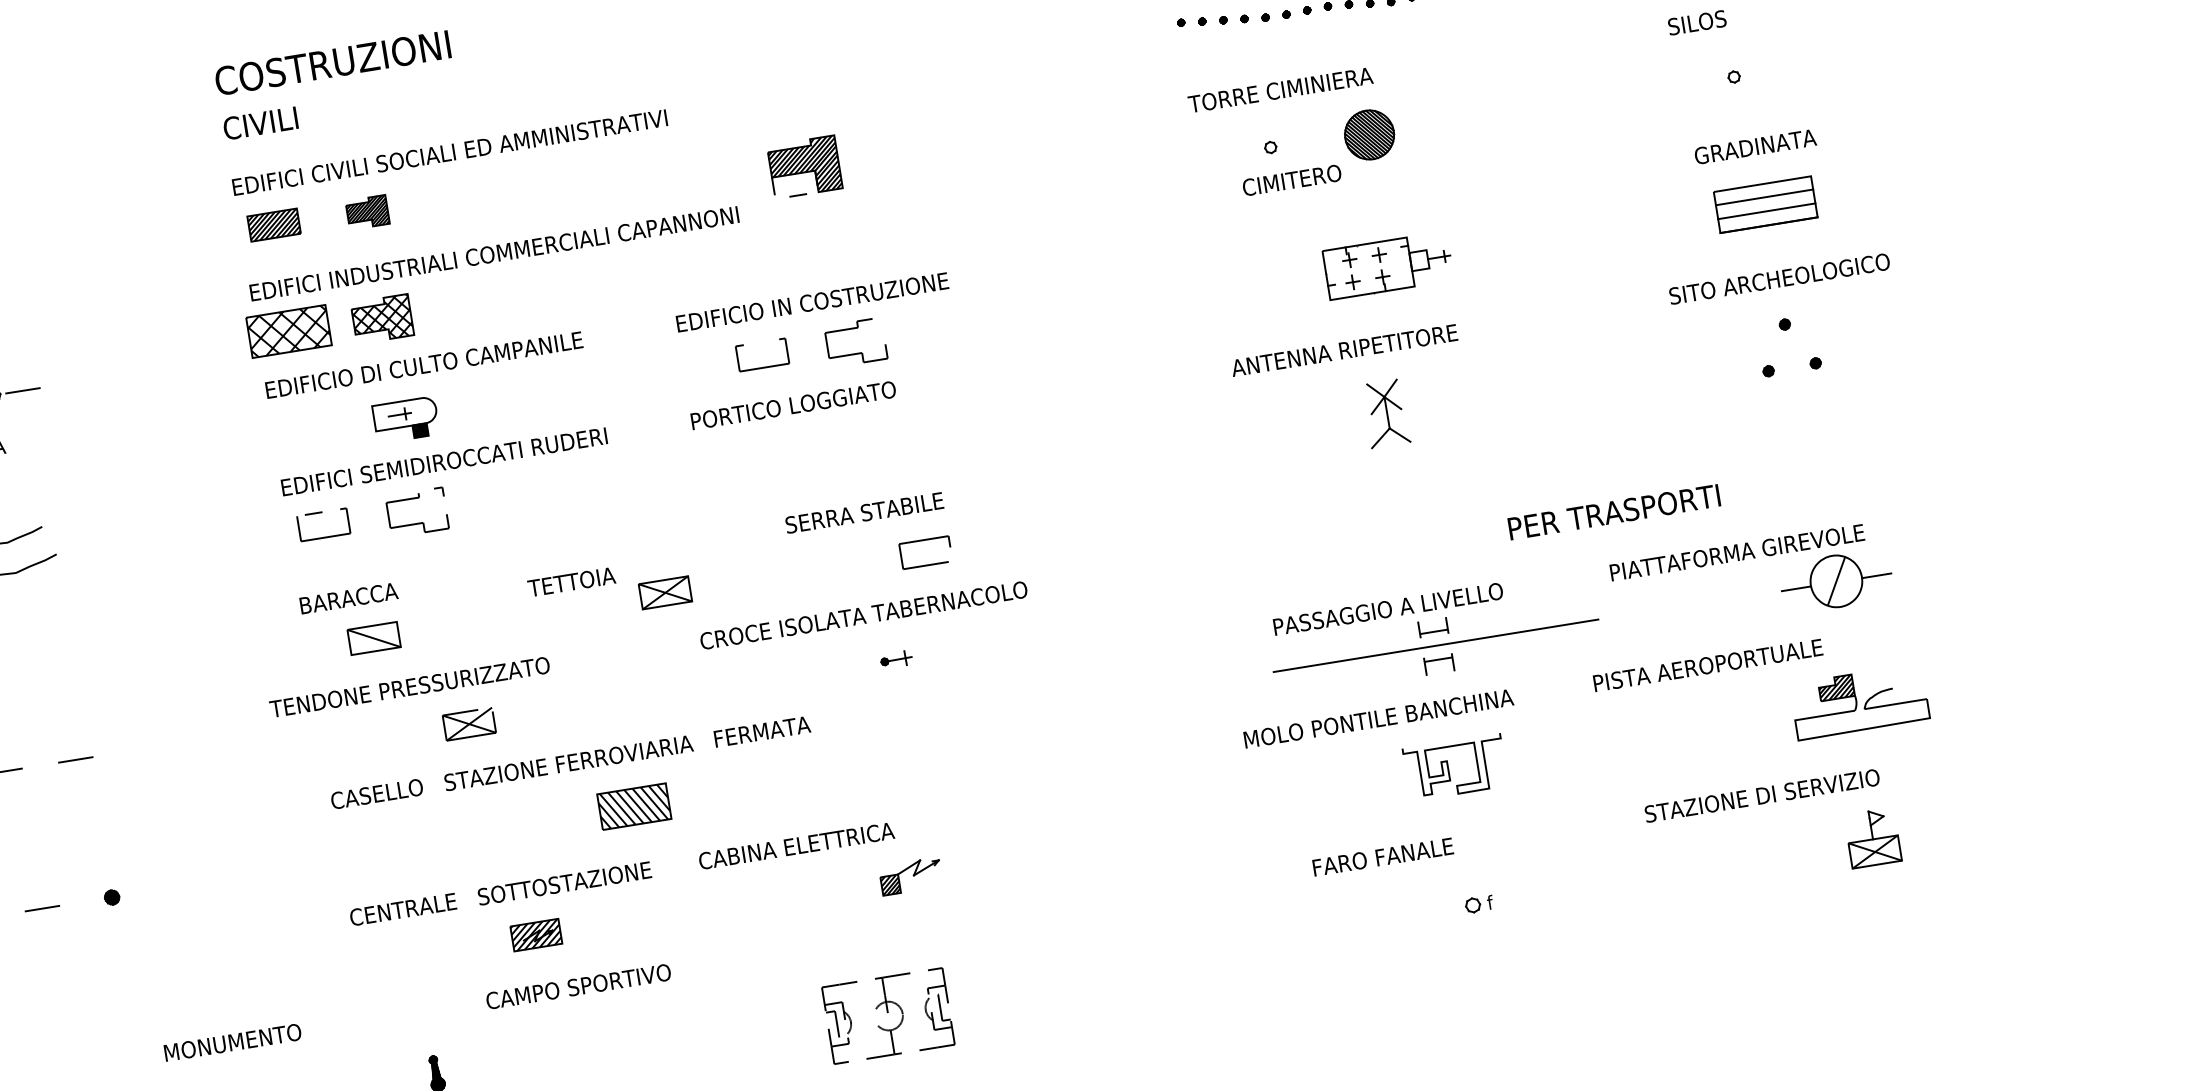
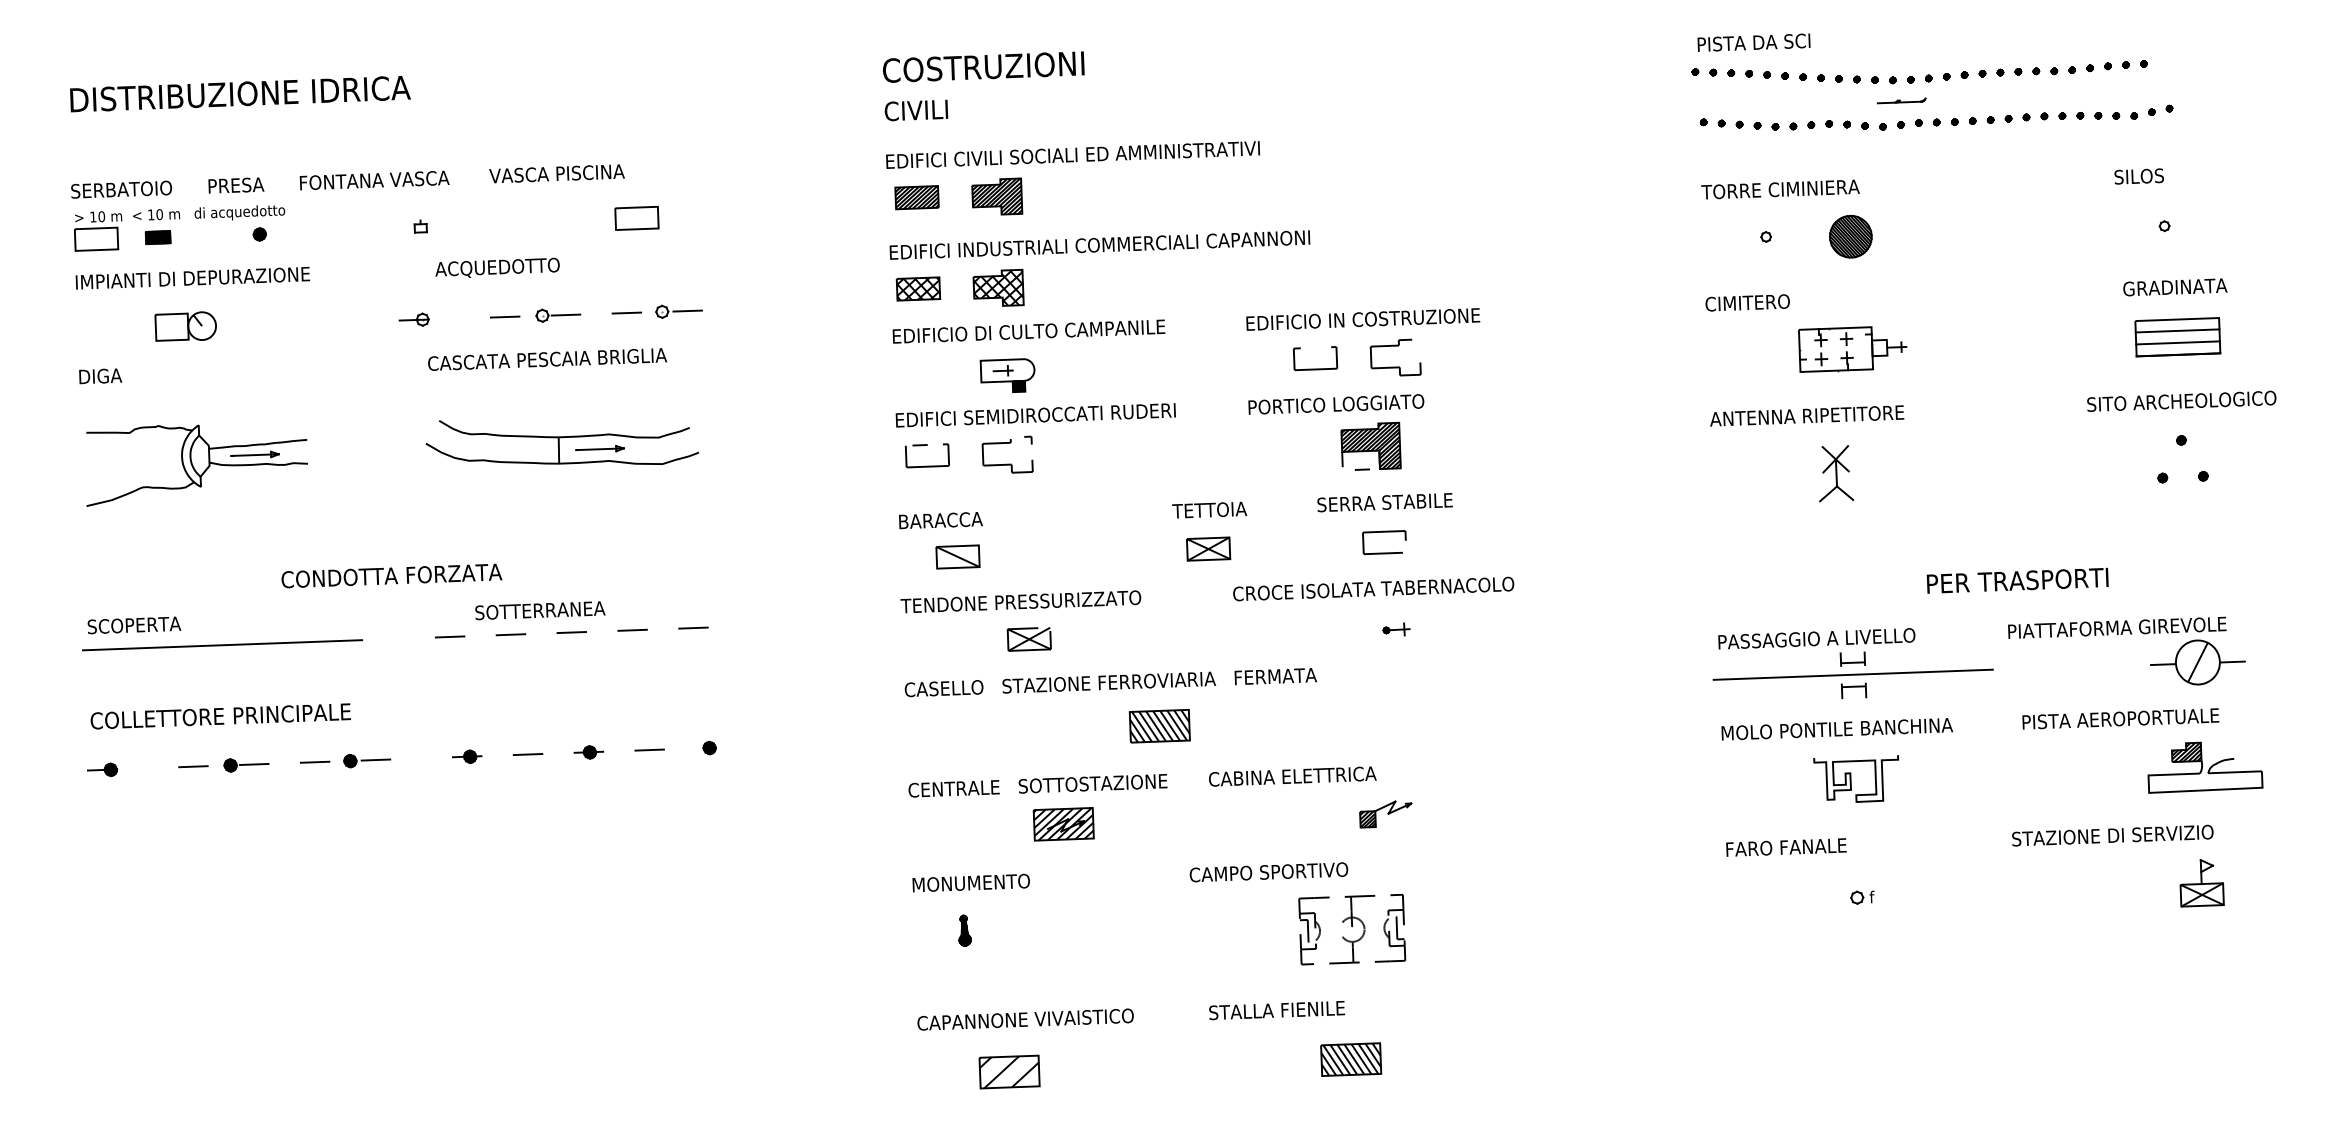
part: (804, 166) -> (1370, 445), moved
text: (1291, 179) -> (1747, 302), moved
part: (367, 212) -> (997, 196), size x1.43
part: (289, 330) -> (918, 288), size x0.62
part: (924, 540) -> (1384, 532), moved
text: (571, 581) -> (1209, 509), moved
text: (409, 686) -> (1020, 601), moved
text: (1533, 693) -> (1970, 724), moved
part: (536, 935) -> (1063, 824), size x1.43
text: (417, 1012) -> (1130, 877), moved

